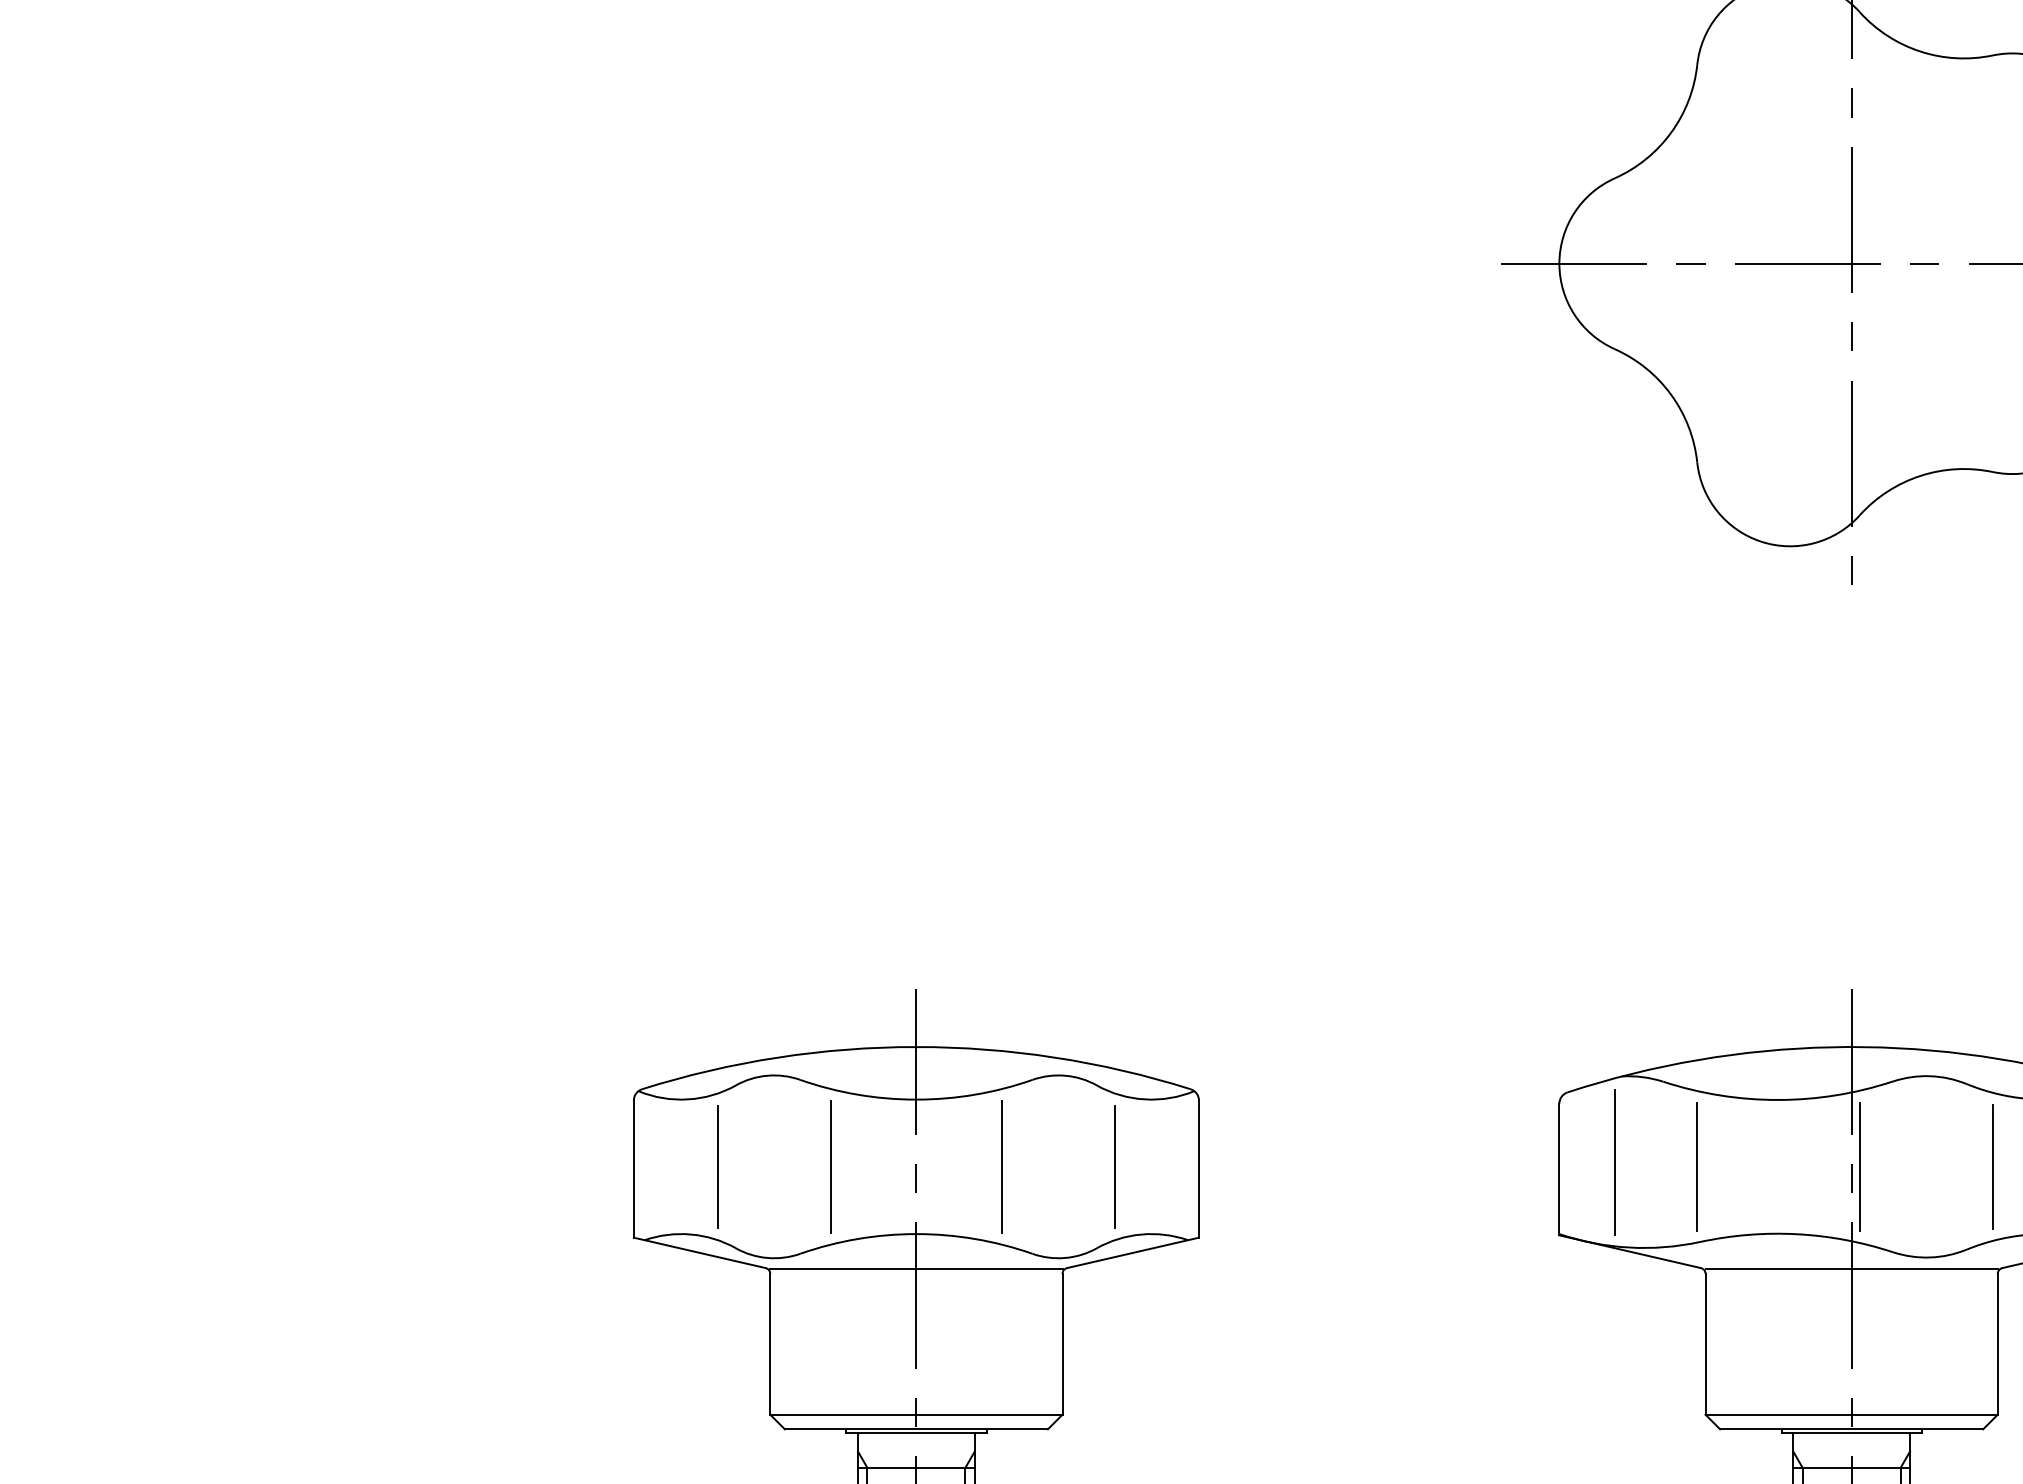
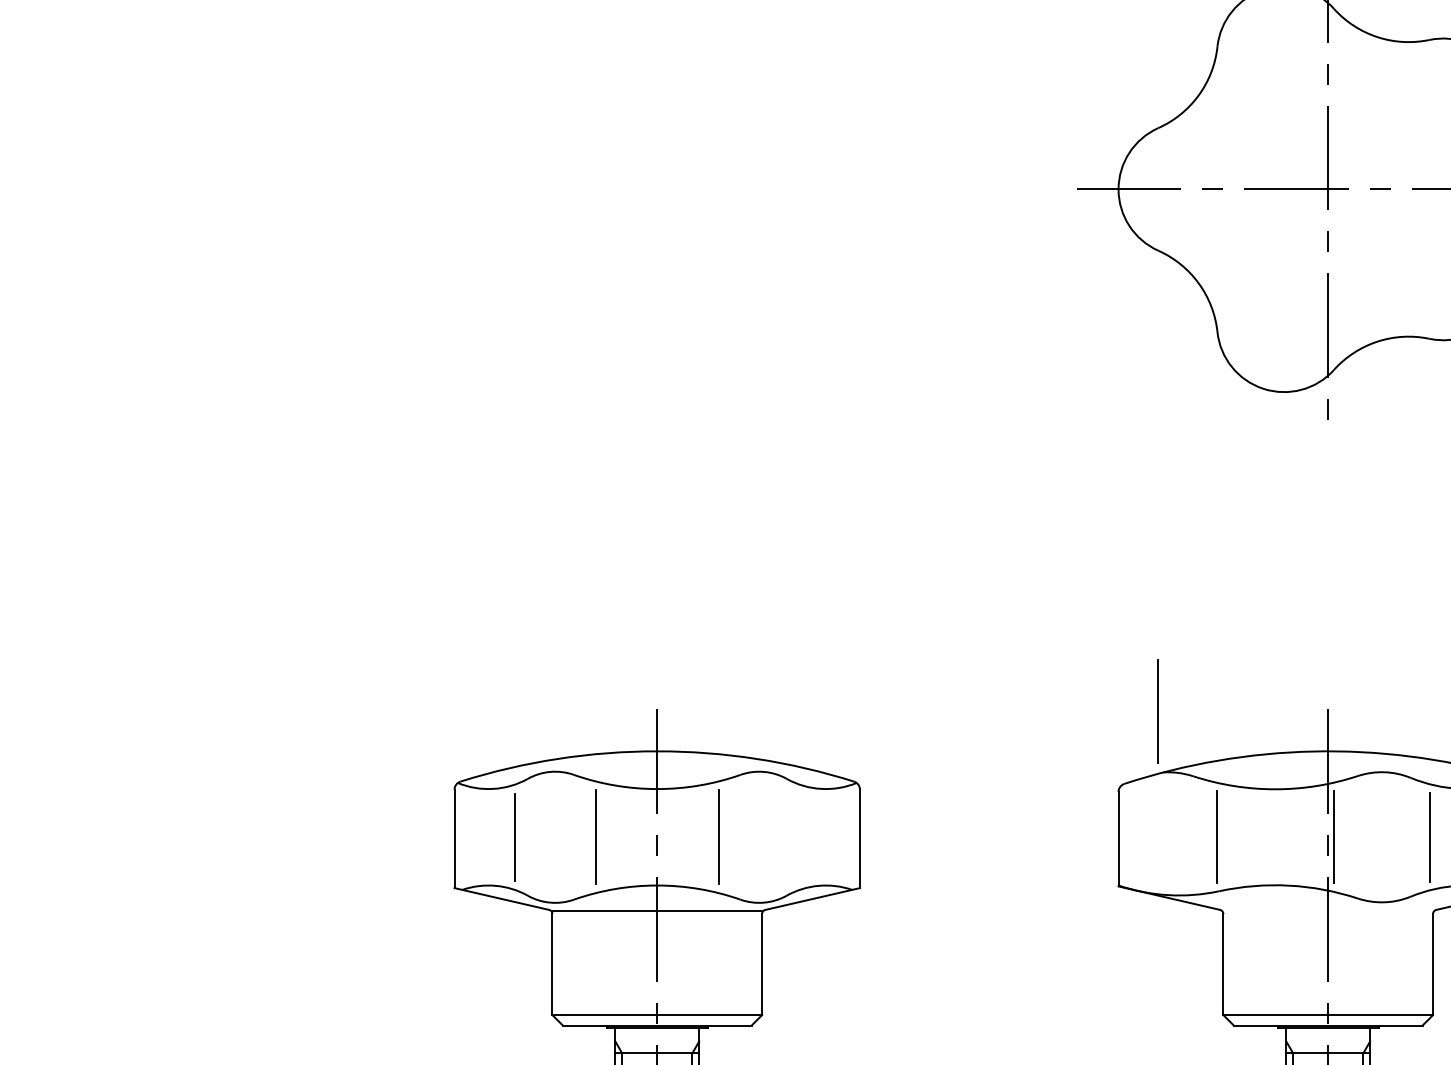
line: (1614, 1162) -> (1158, 711), moved
line: (1114, 1166) -> (799, 837), removed
line: (1851, 1269) -> (1328, 910), removed

